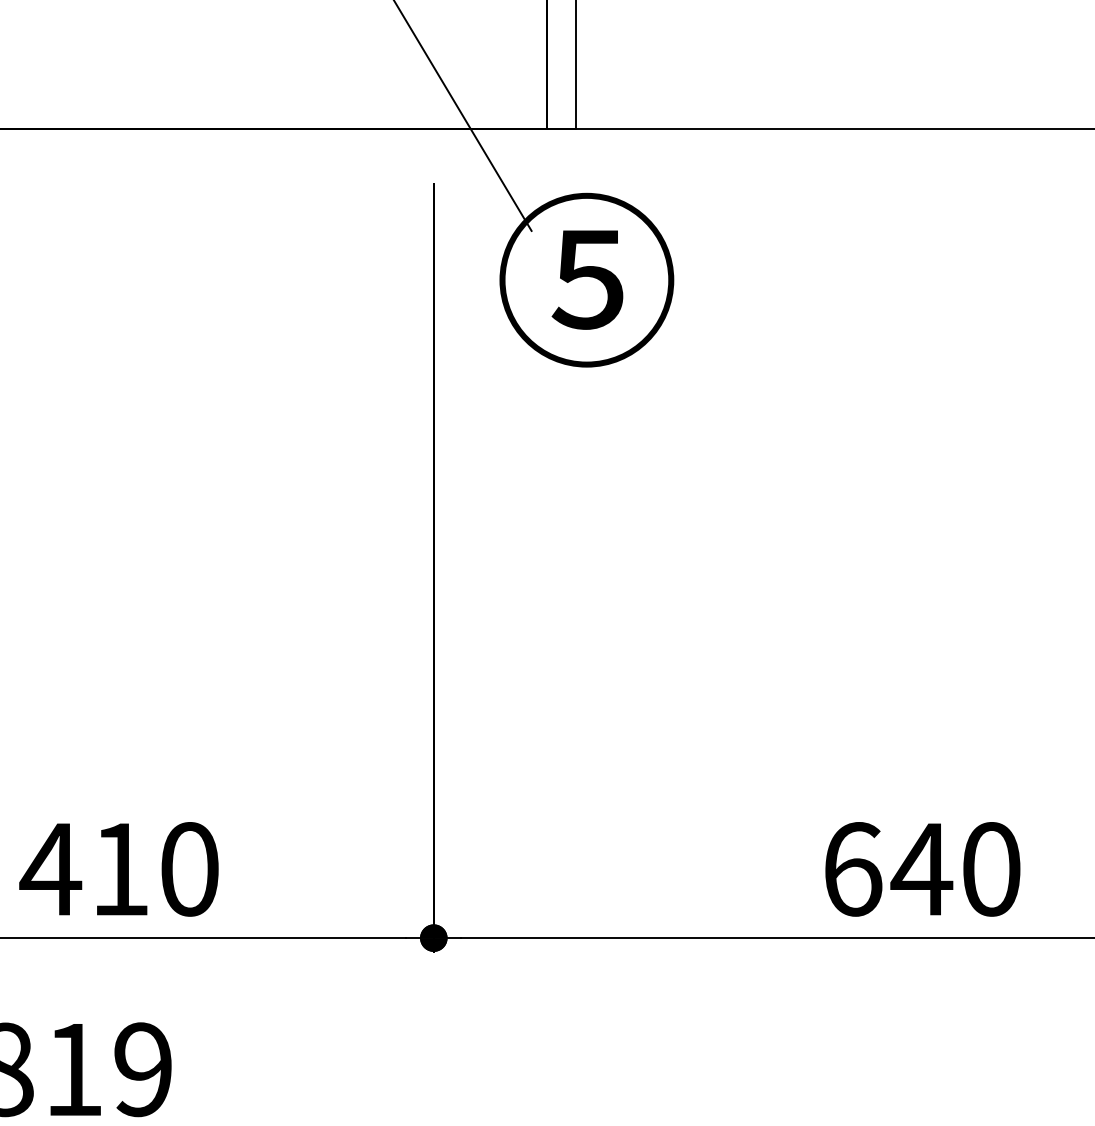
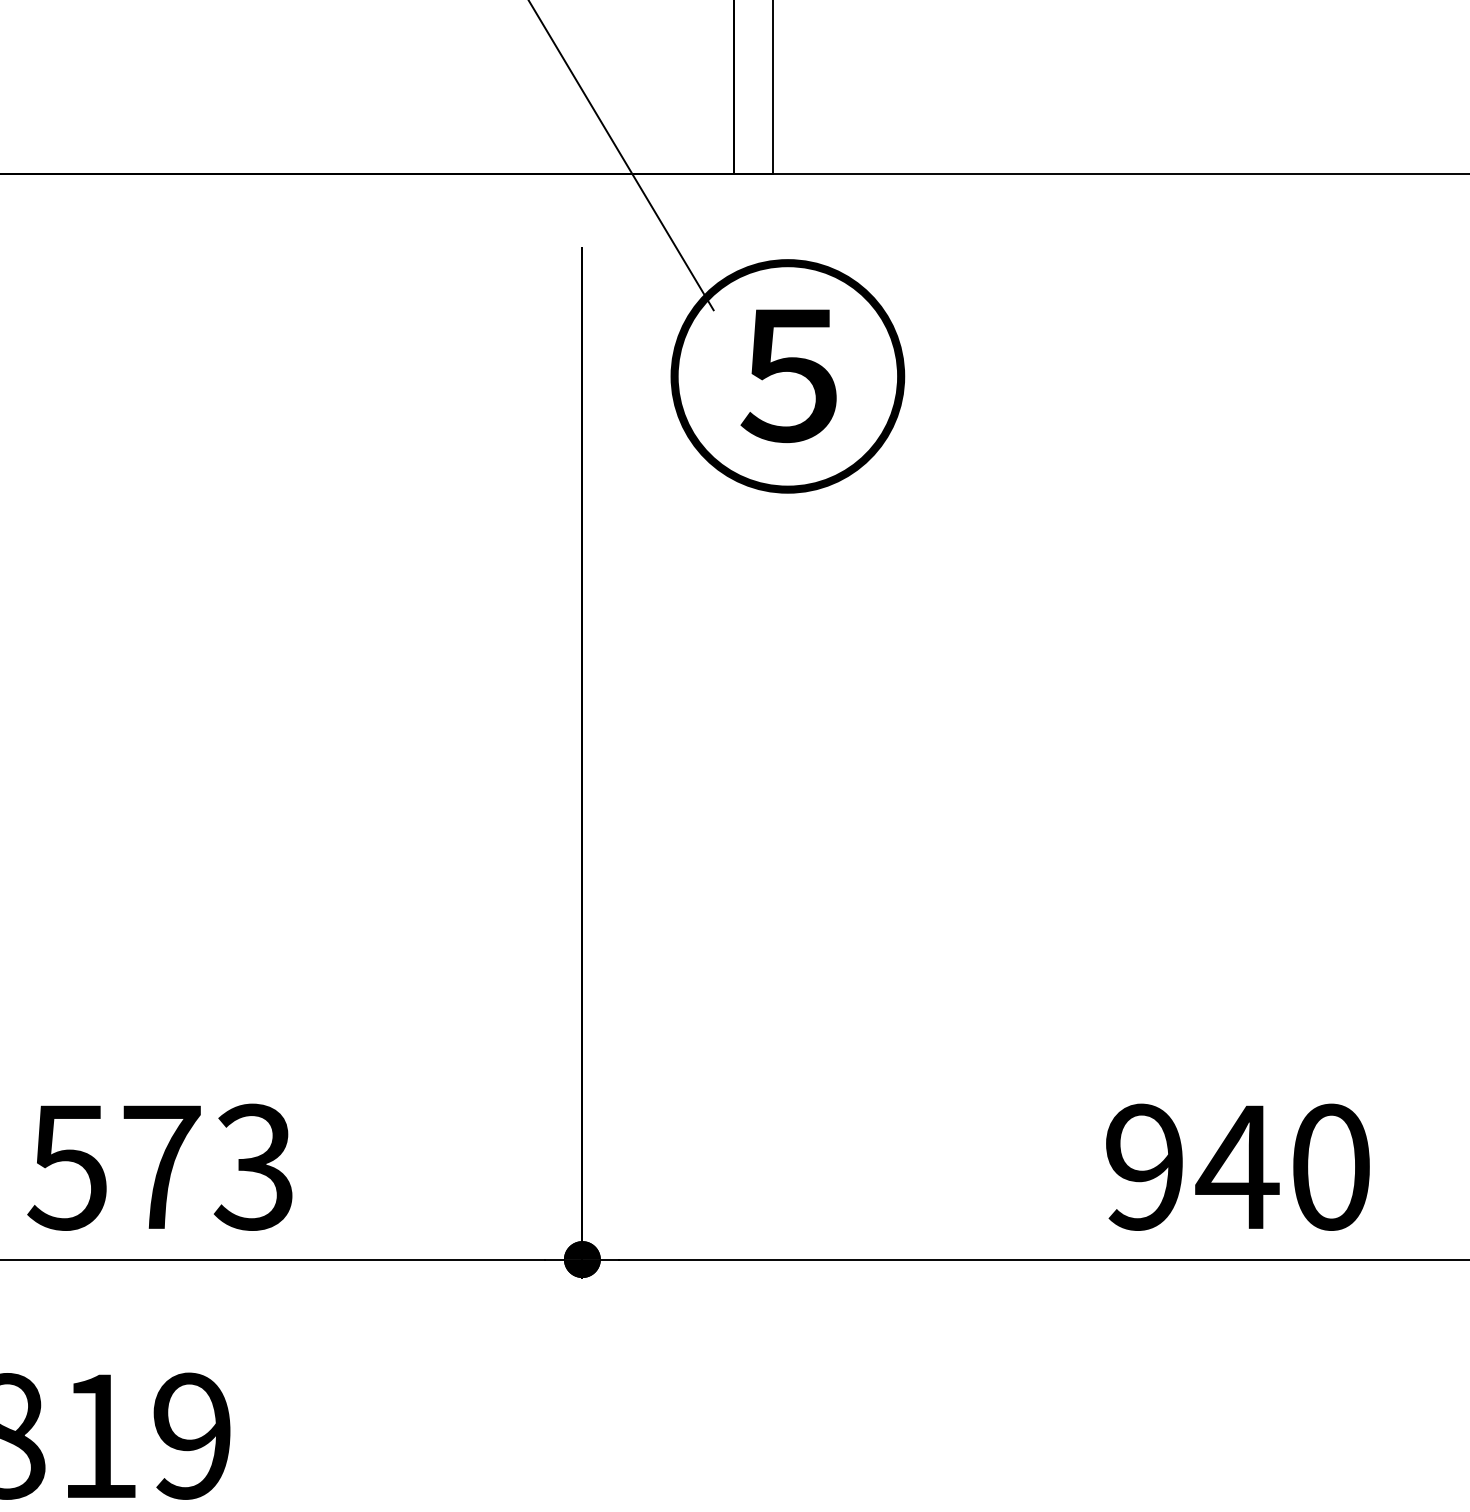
text: (118, 869) -> (159, 1167), 410 -> 573
text: (853, 869) -> (1145, 1167), 640 -> 940

